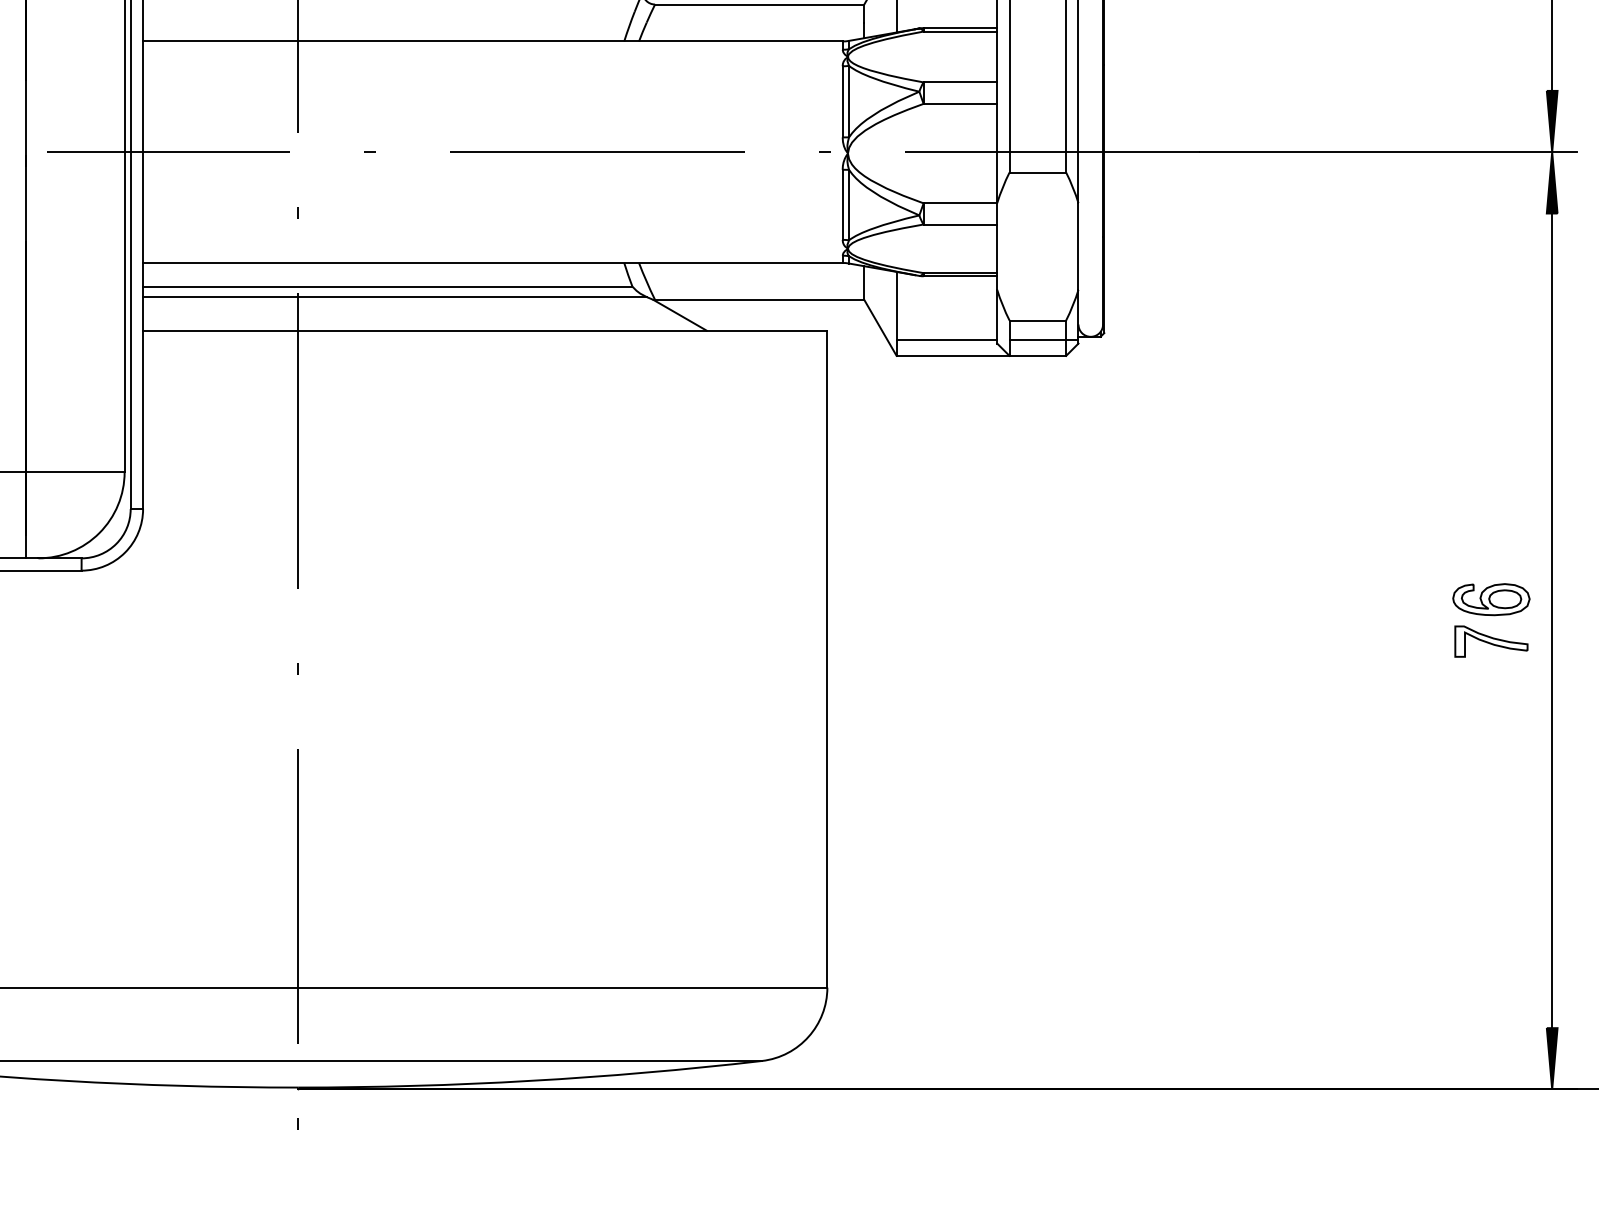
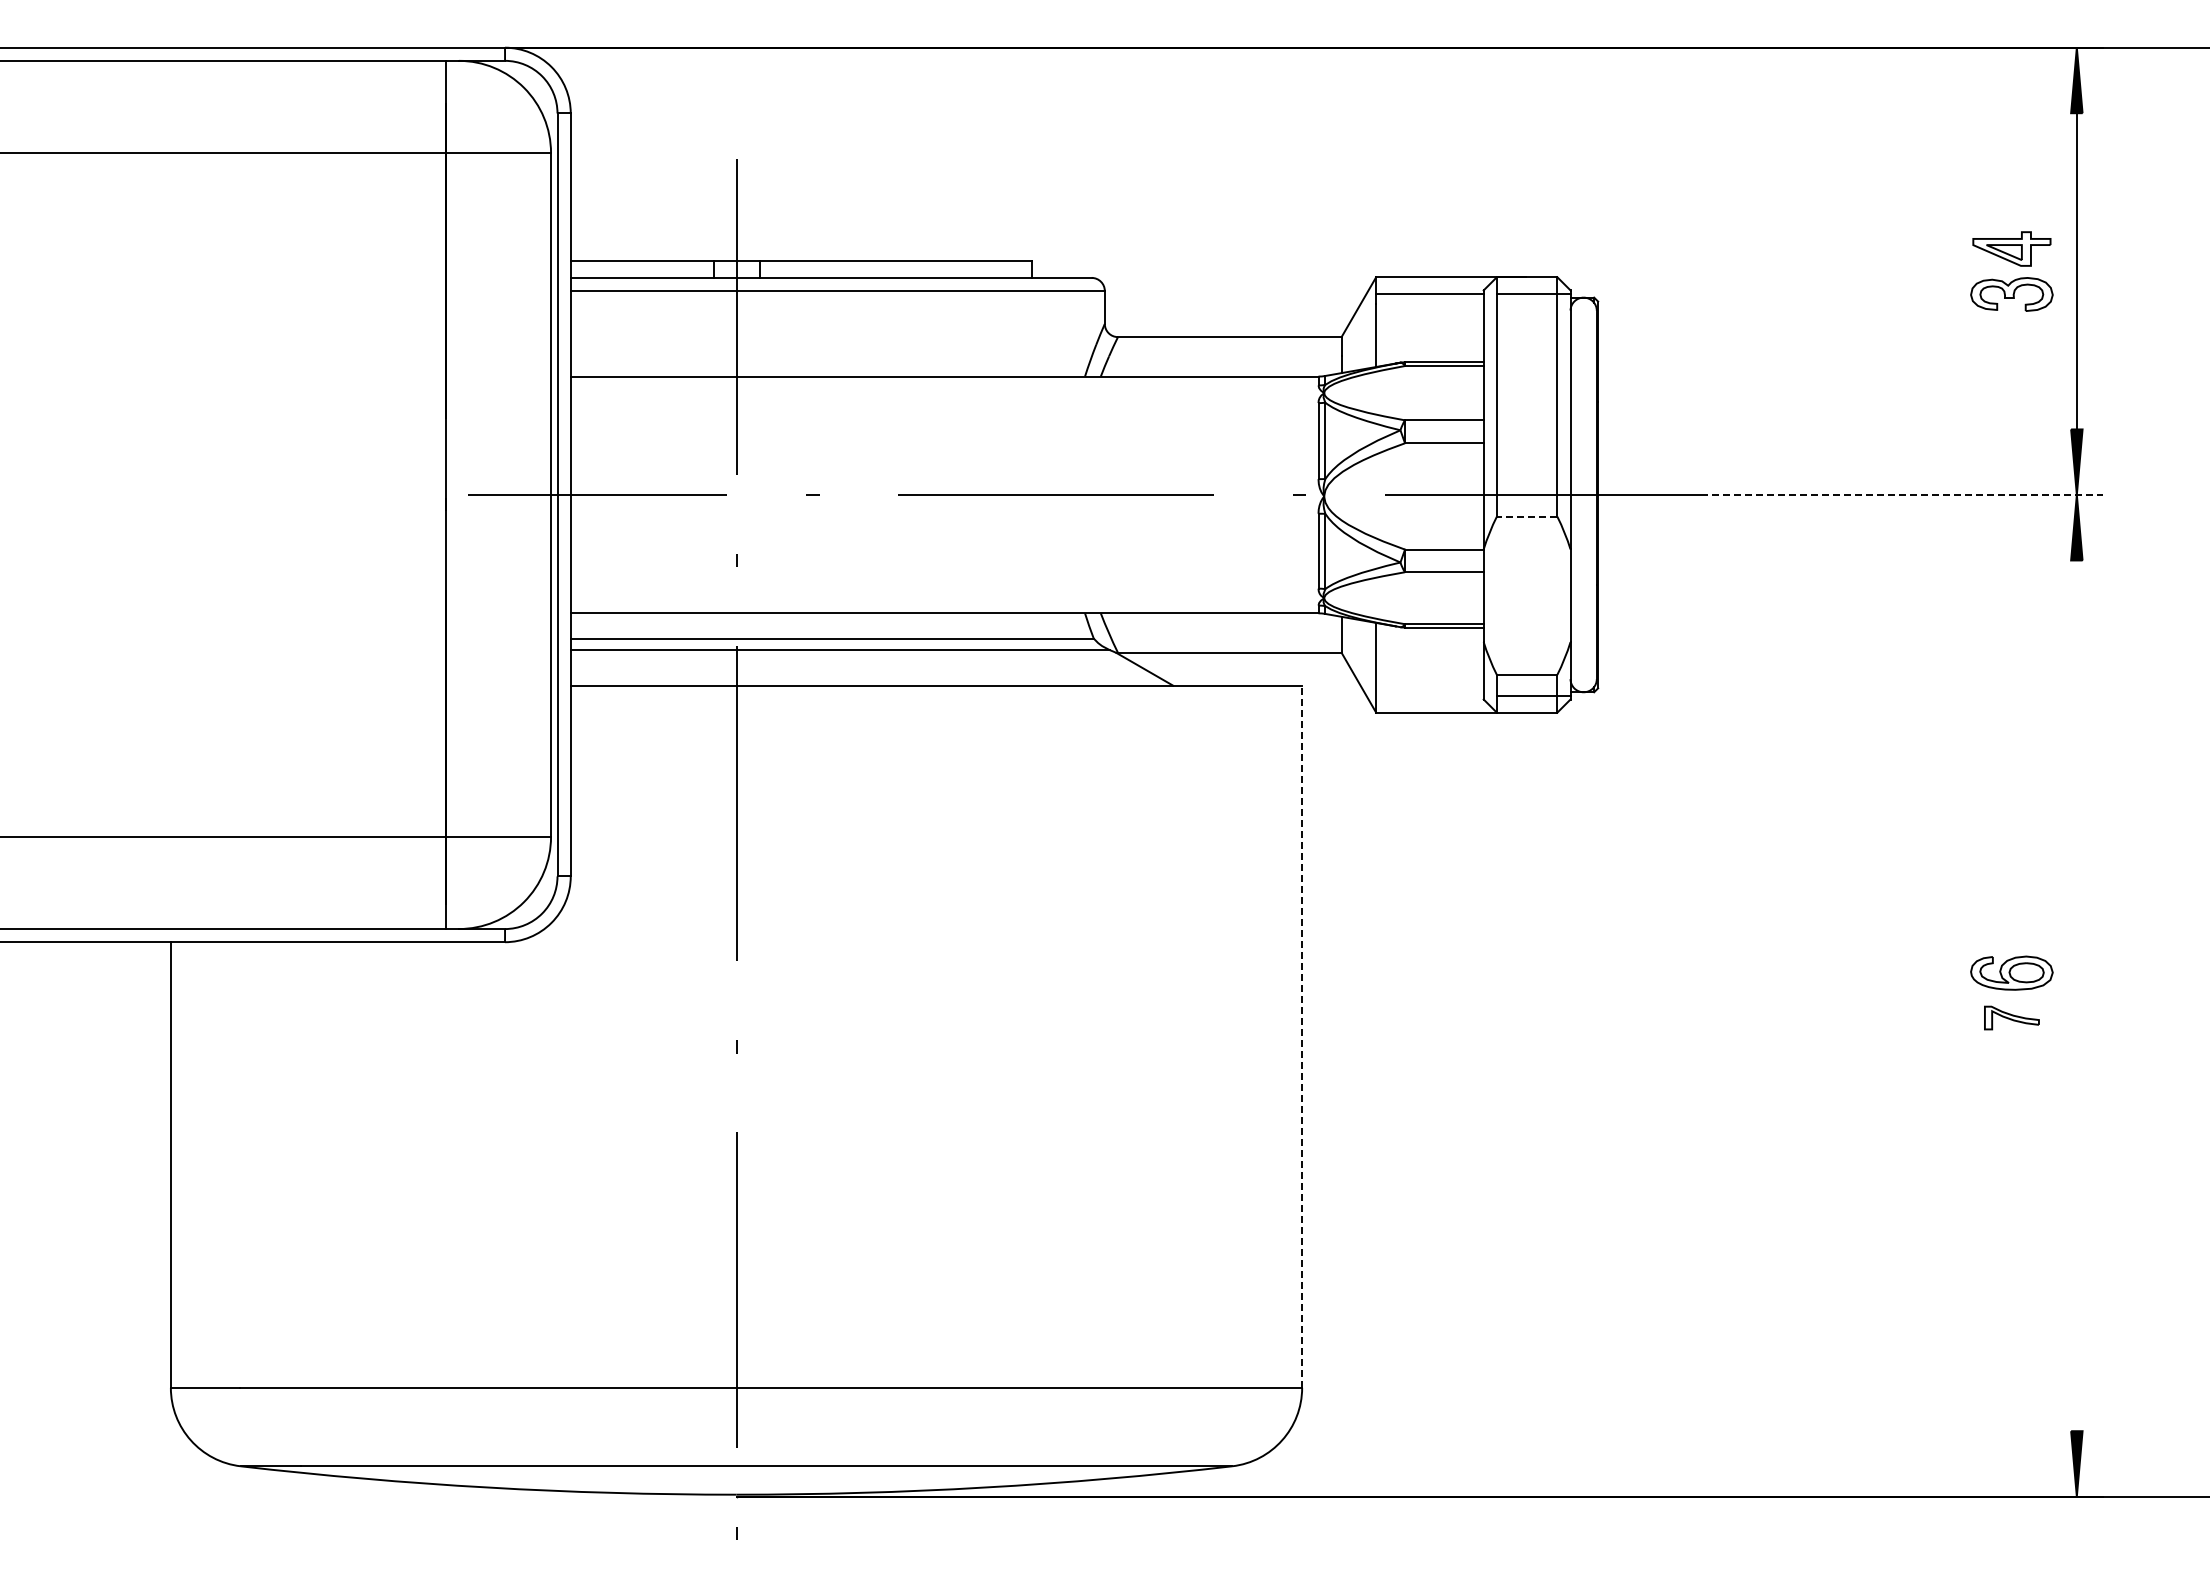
line: (1389, 151) -> (1902, 494), solid -> dashed
line: (1037, 172) -> (1526, 516), solid -> dashed
line: (946, 339) -> (1429, 695), removed
line: (1551, 620) -> (2076, 995), removed
part: (1491, 641) -> (2011, 1017), size x0.7
line: (827, 658) -> (1302, 1036), solid -> dashed

